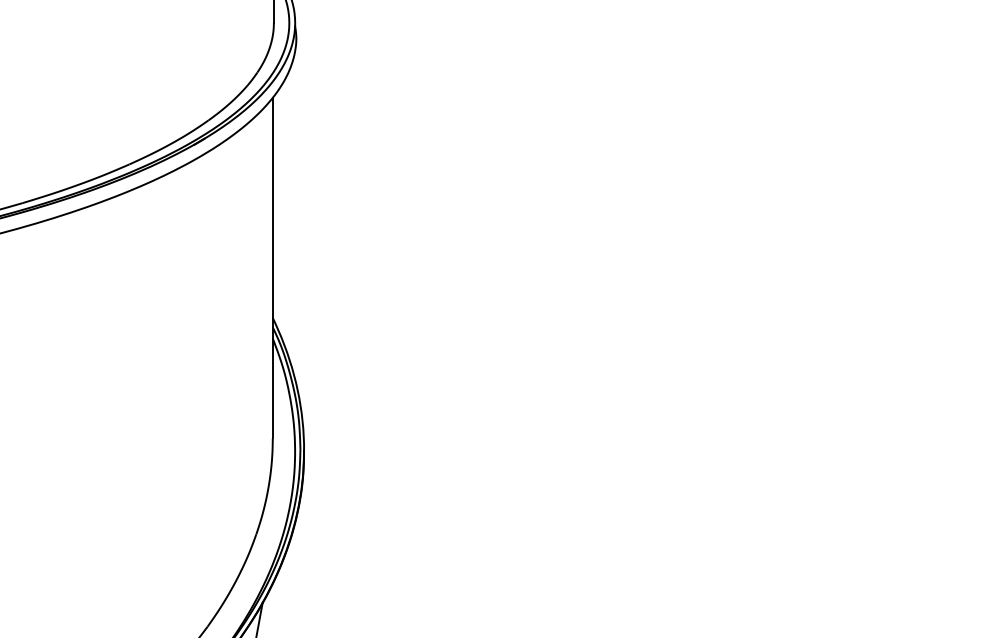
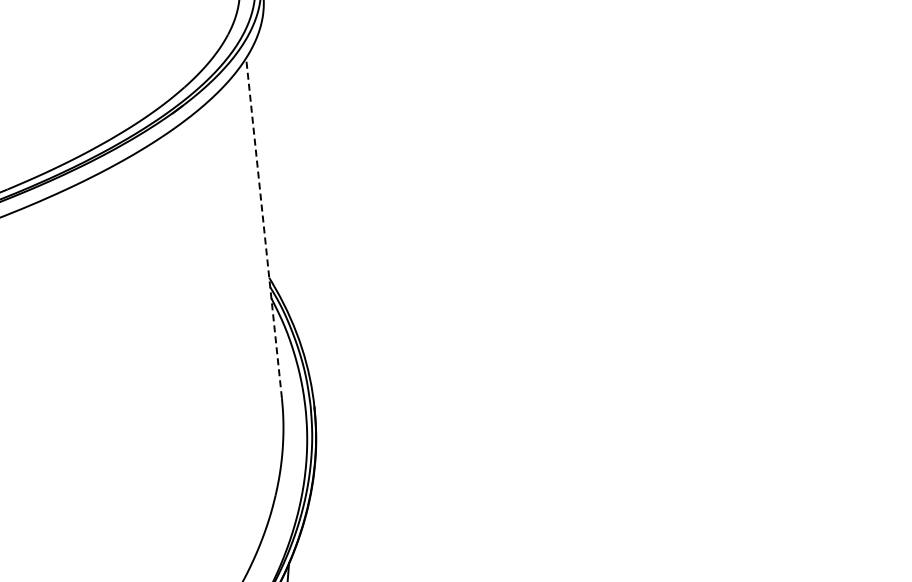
line: (272, 267) -> (263, 227), solid -> dashed

